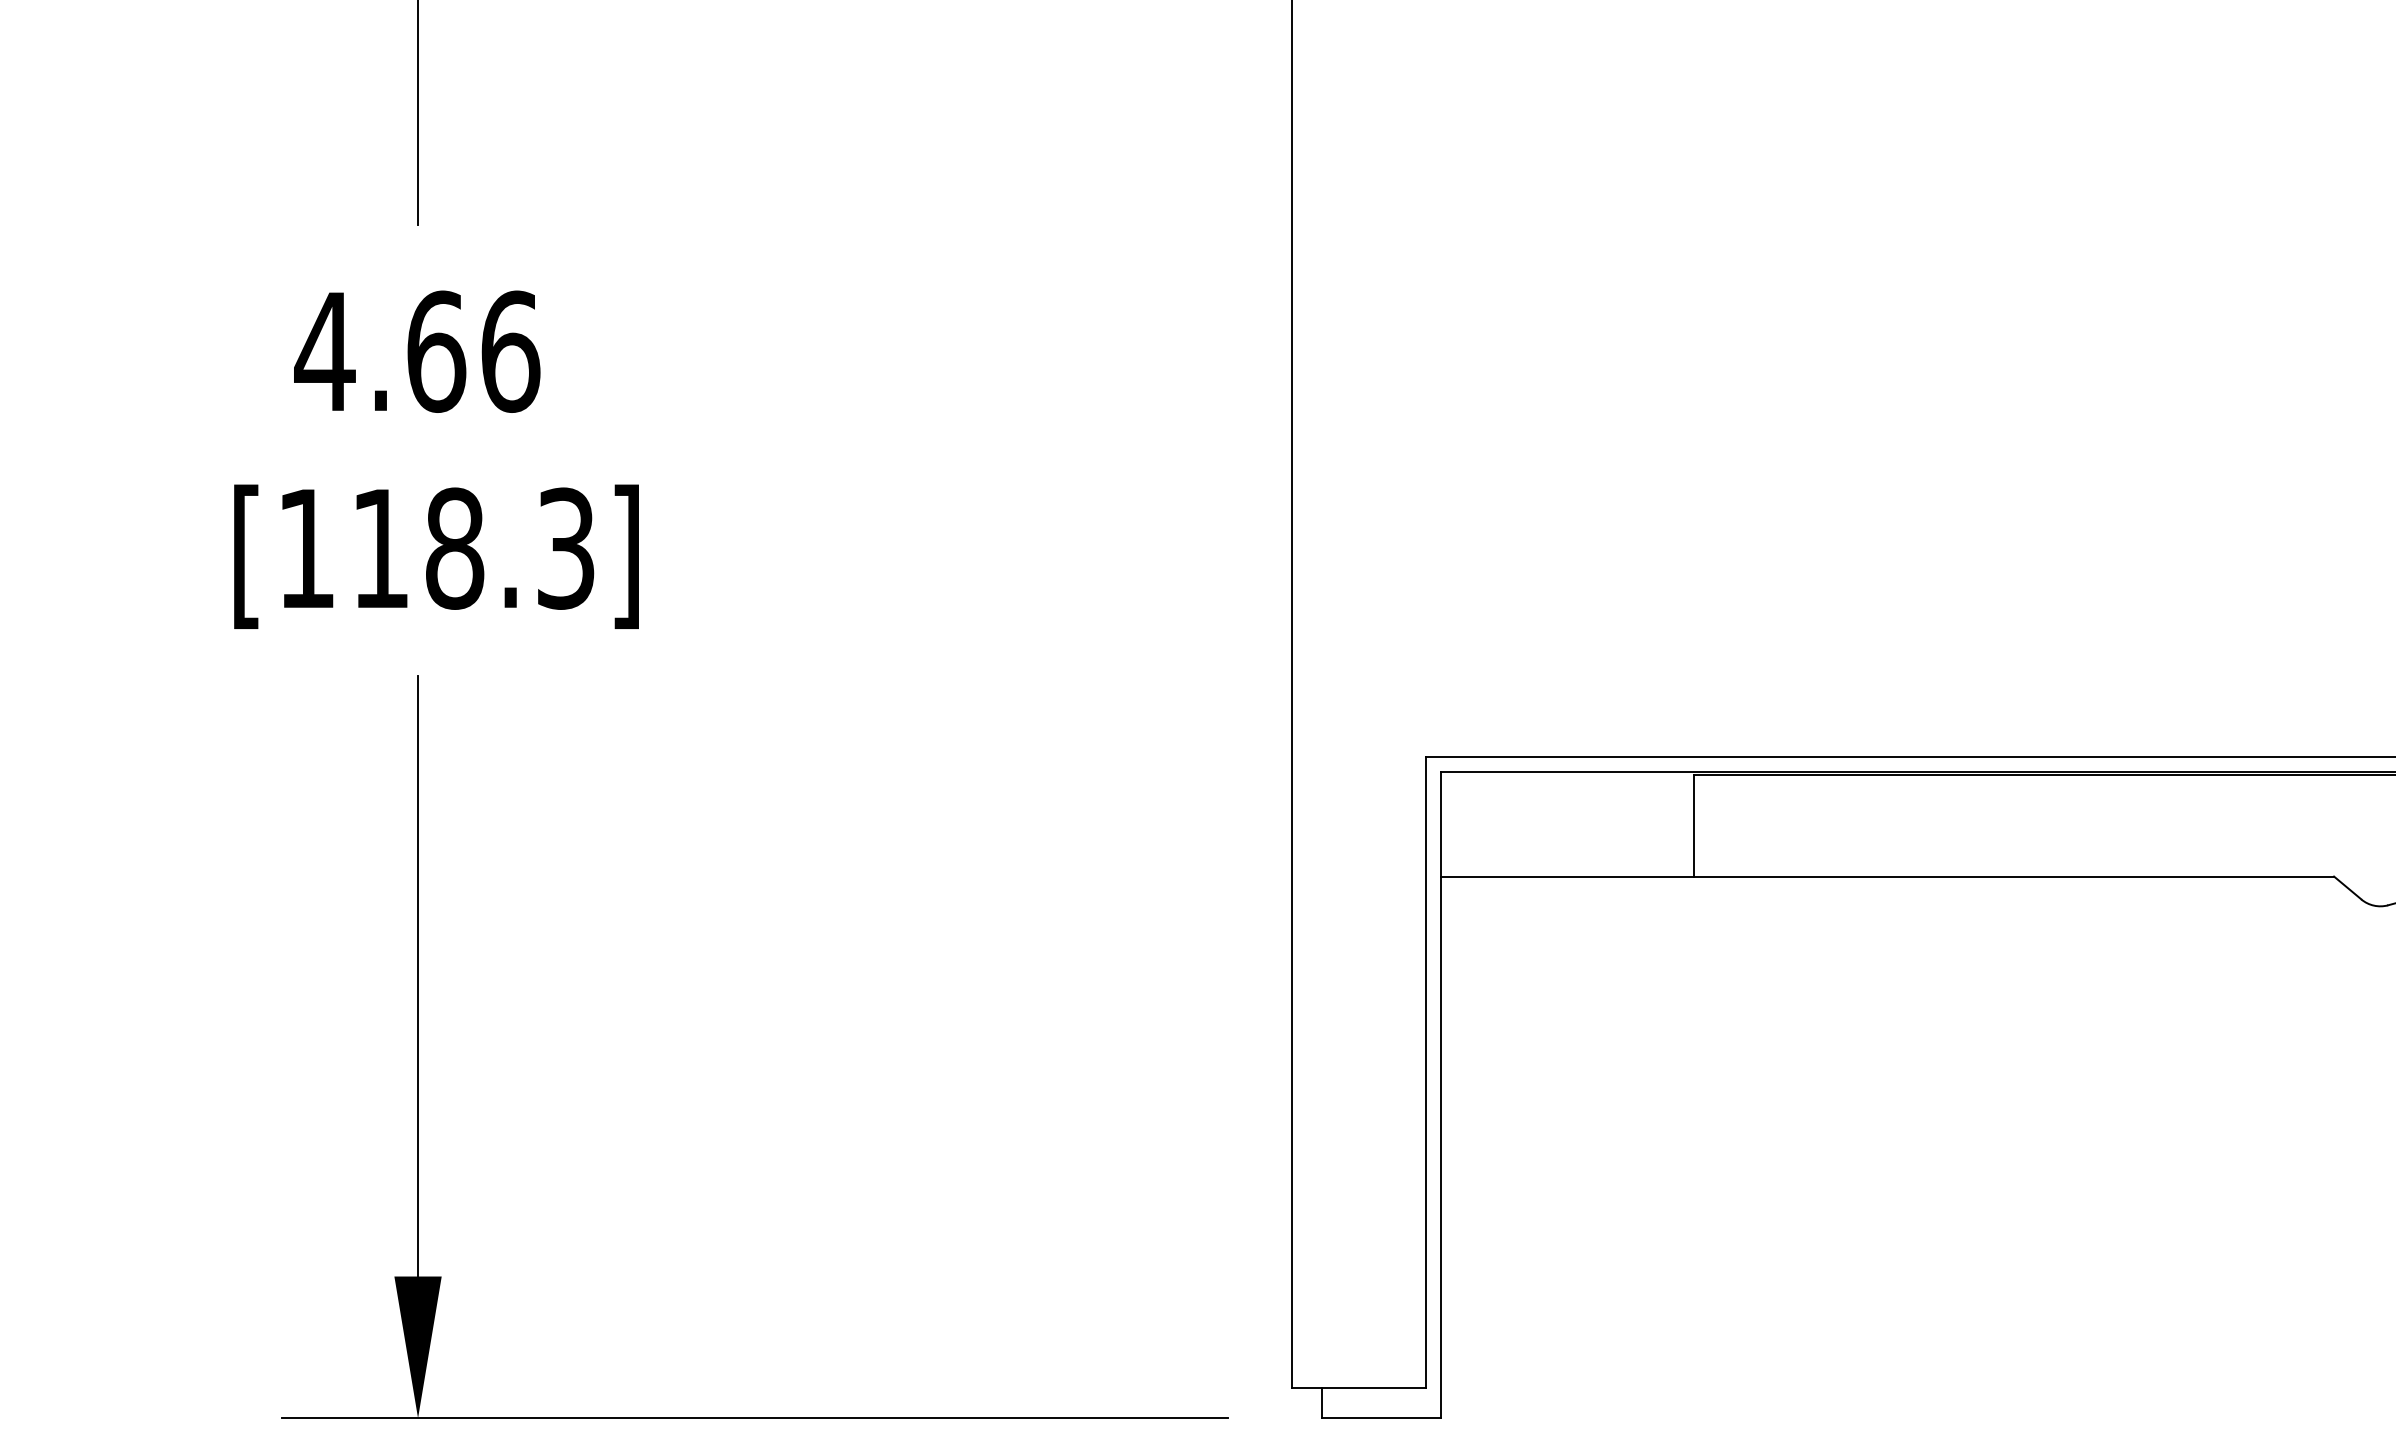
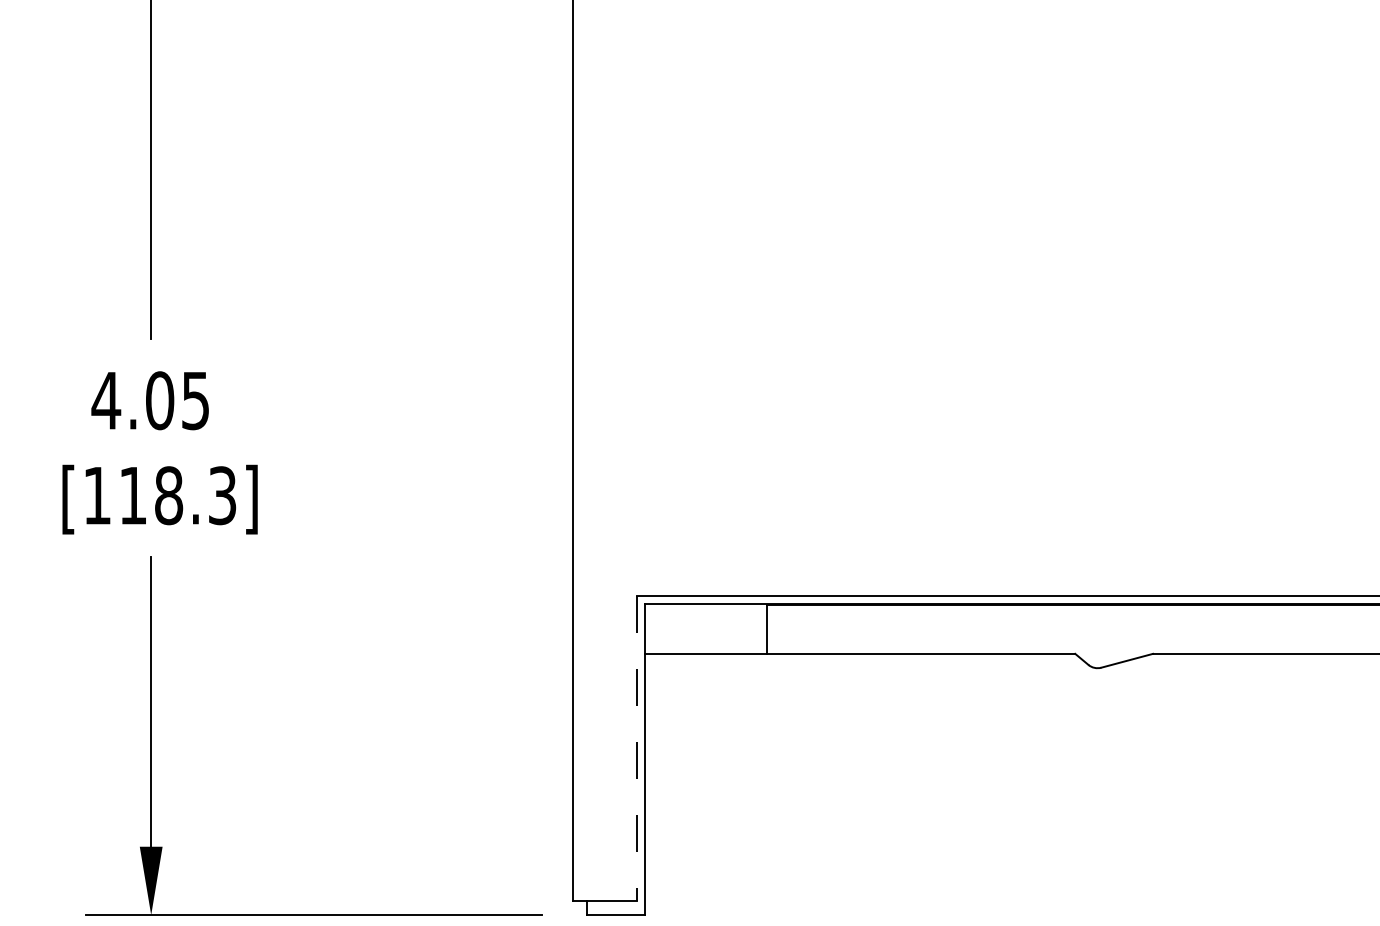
text: (474, 351) -> (178, 400), 4.66 -> 4.05
line: (1426, 1074) -> (637, 749), solid -> dashed

